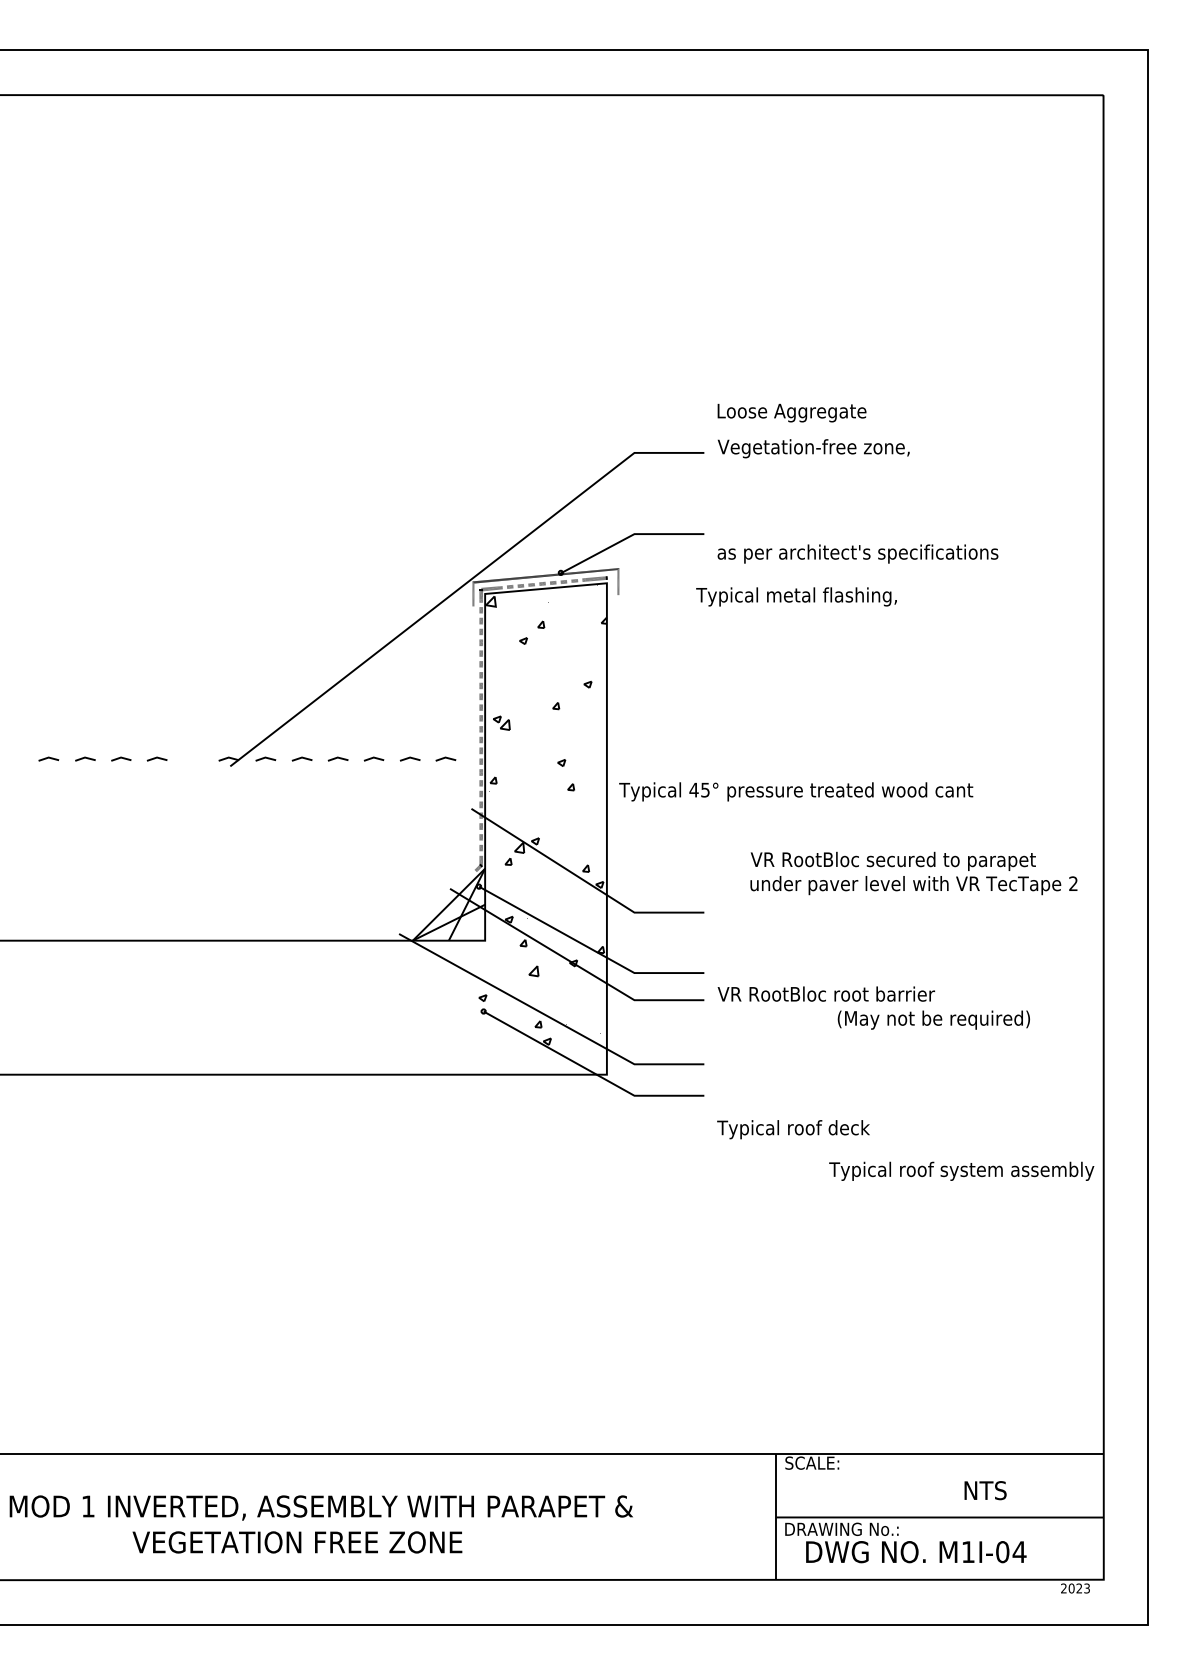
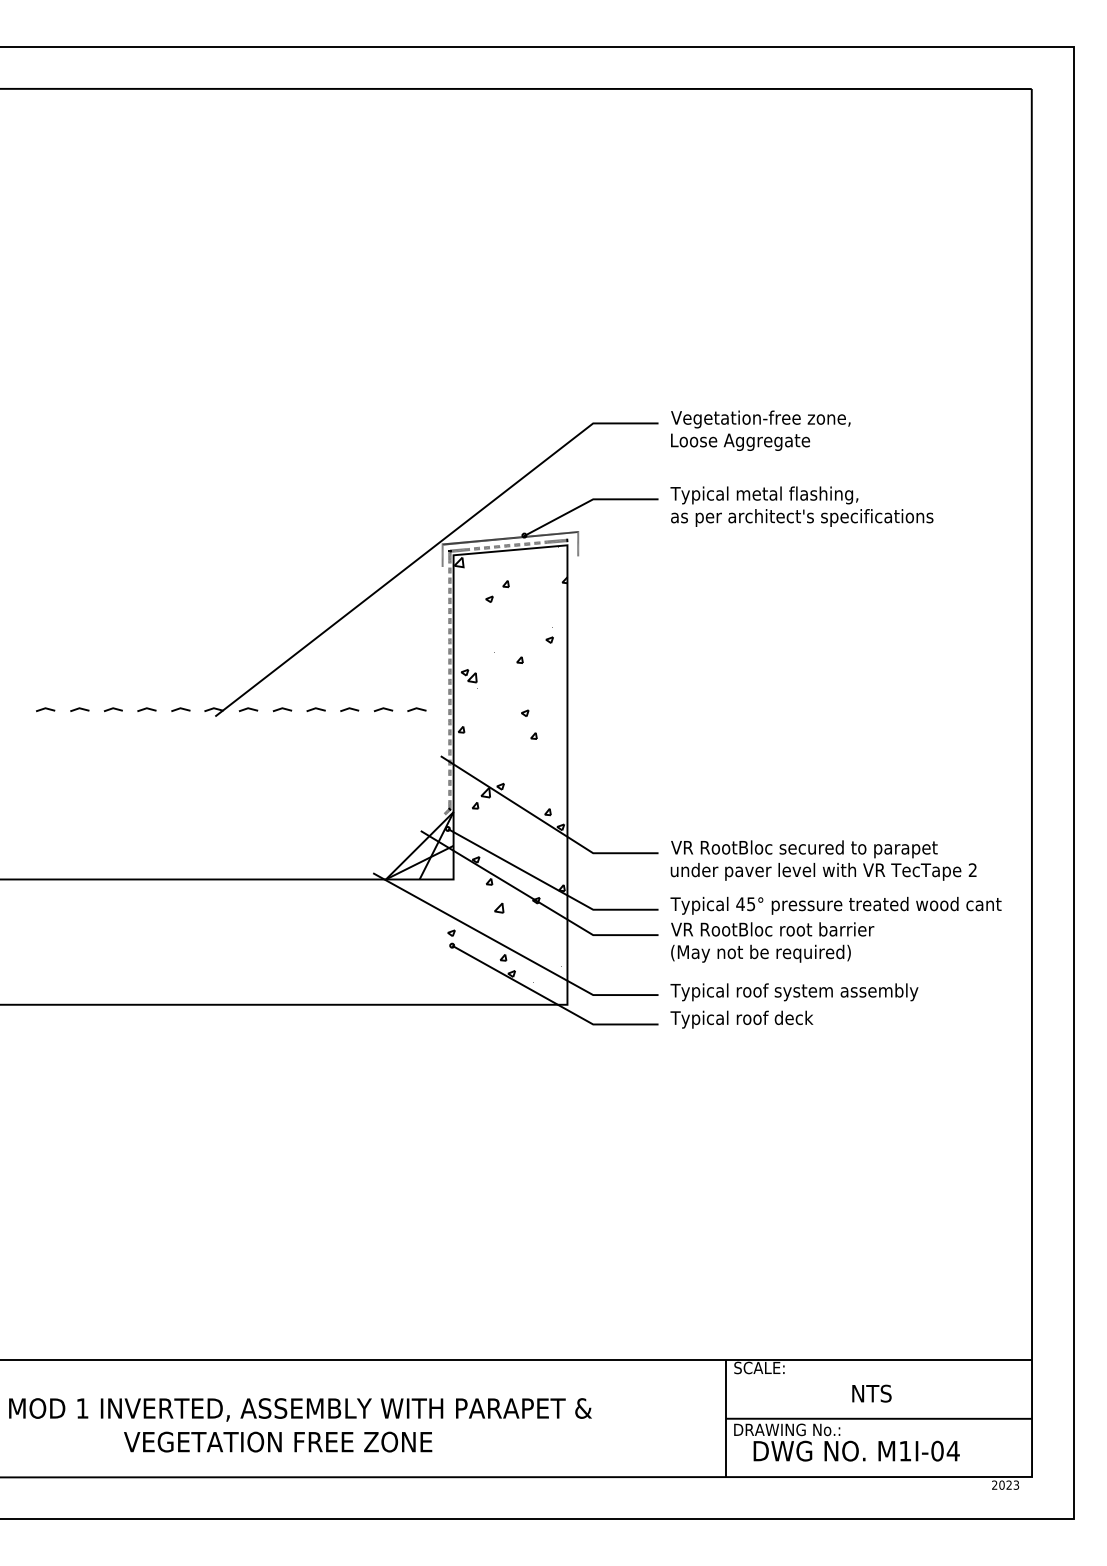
text: (791, 412) -> (740, 441), moved
text: (796, 596) -> (764, 495), moved
line: (193, 758) -> (180, 709), added
text: (796, 791) -> (836, 905), moved
text: (913, 873) -> (823, 860), moved
text: (933, 1019) -> (760, 953), moved
text: (793, 1129) -> (741, 1019), moved
text: (961, 1170) -> (794, 991), moved
text: (985, 1490) -> (871, 1393), moved

